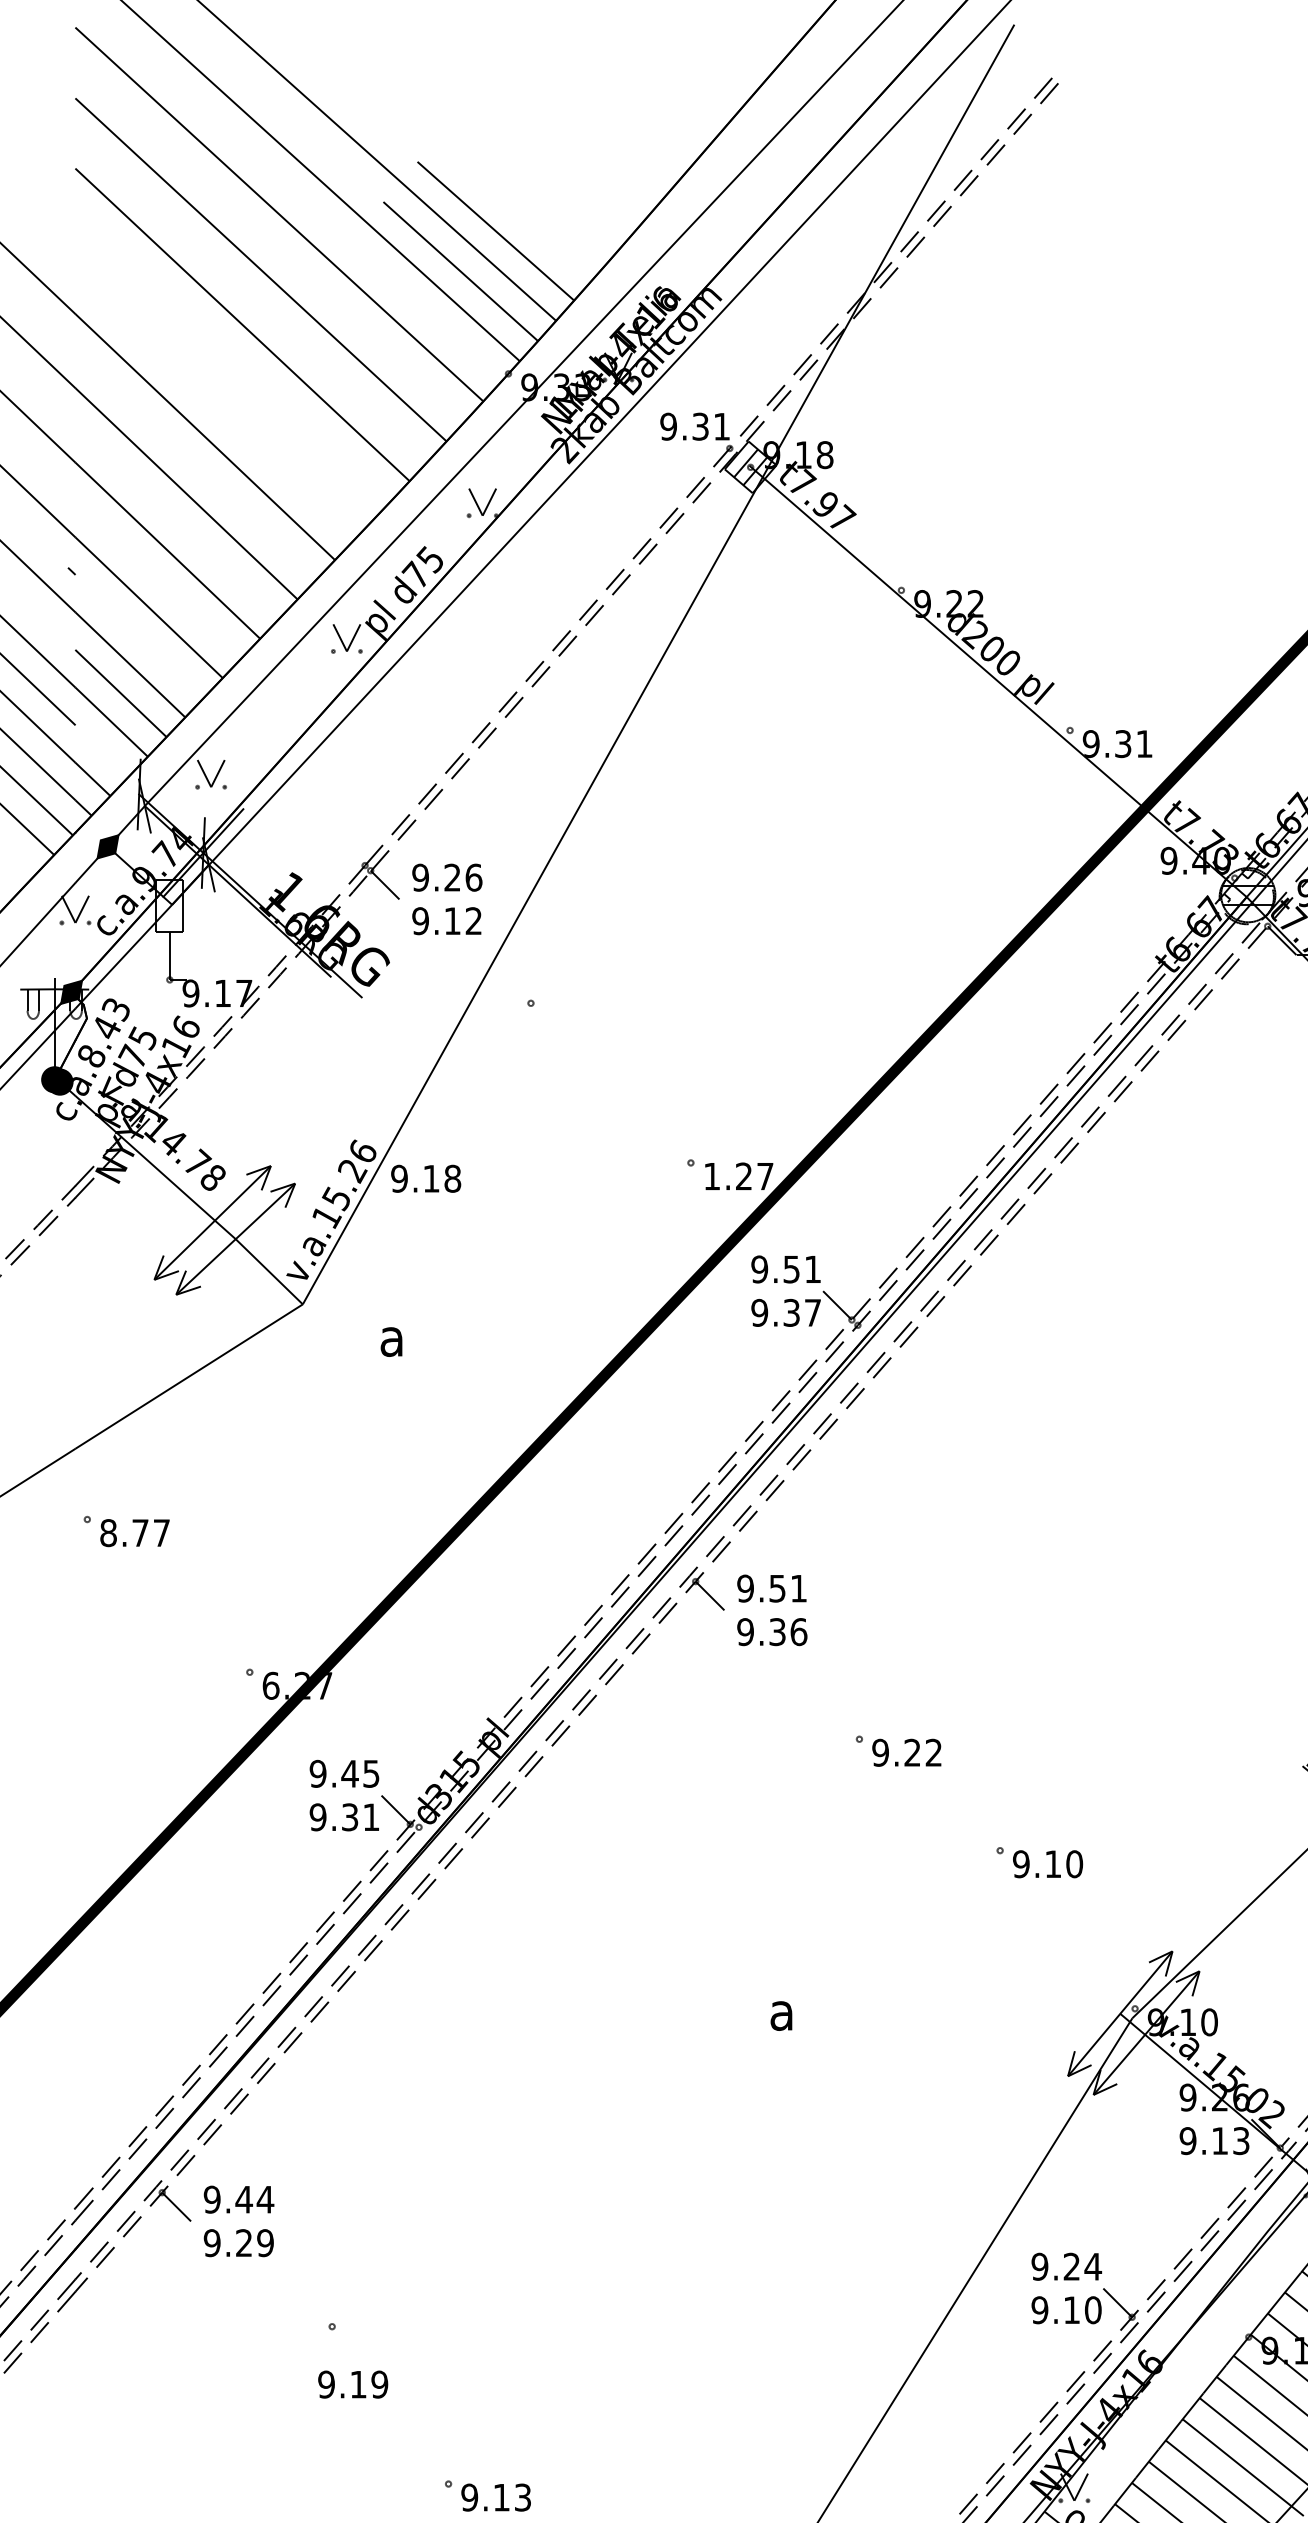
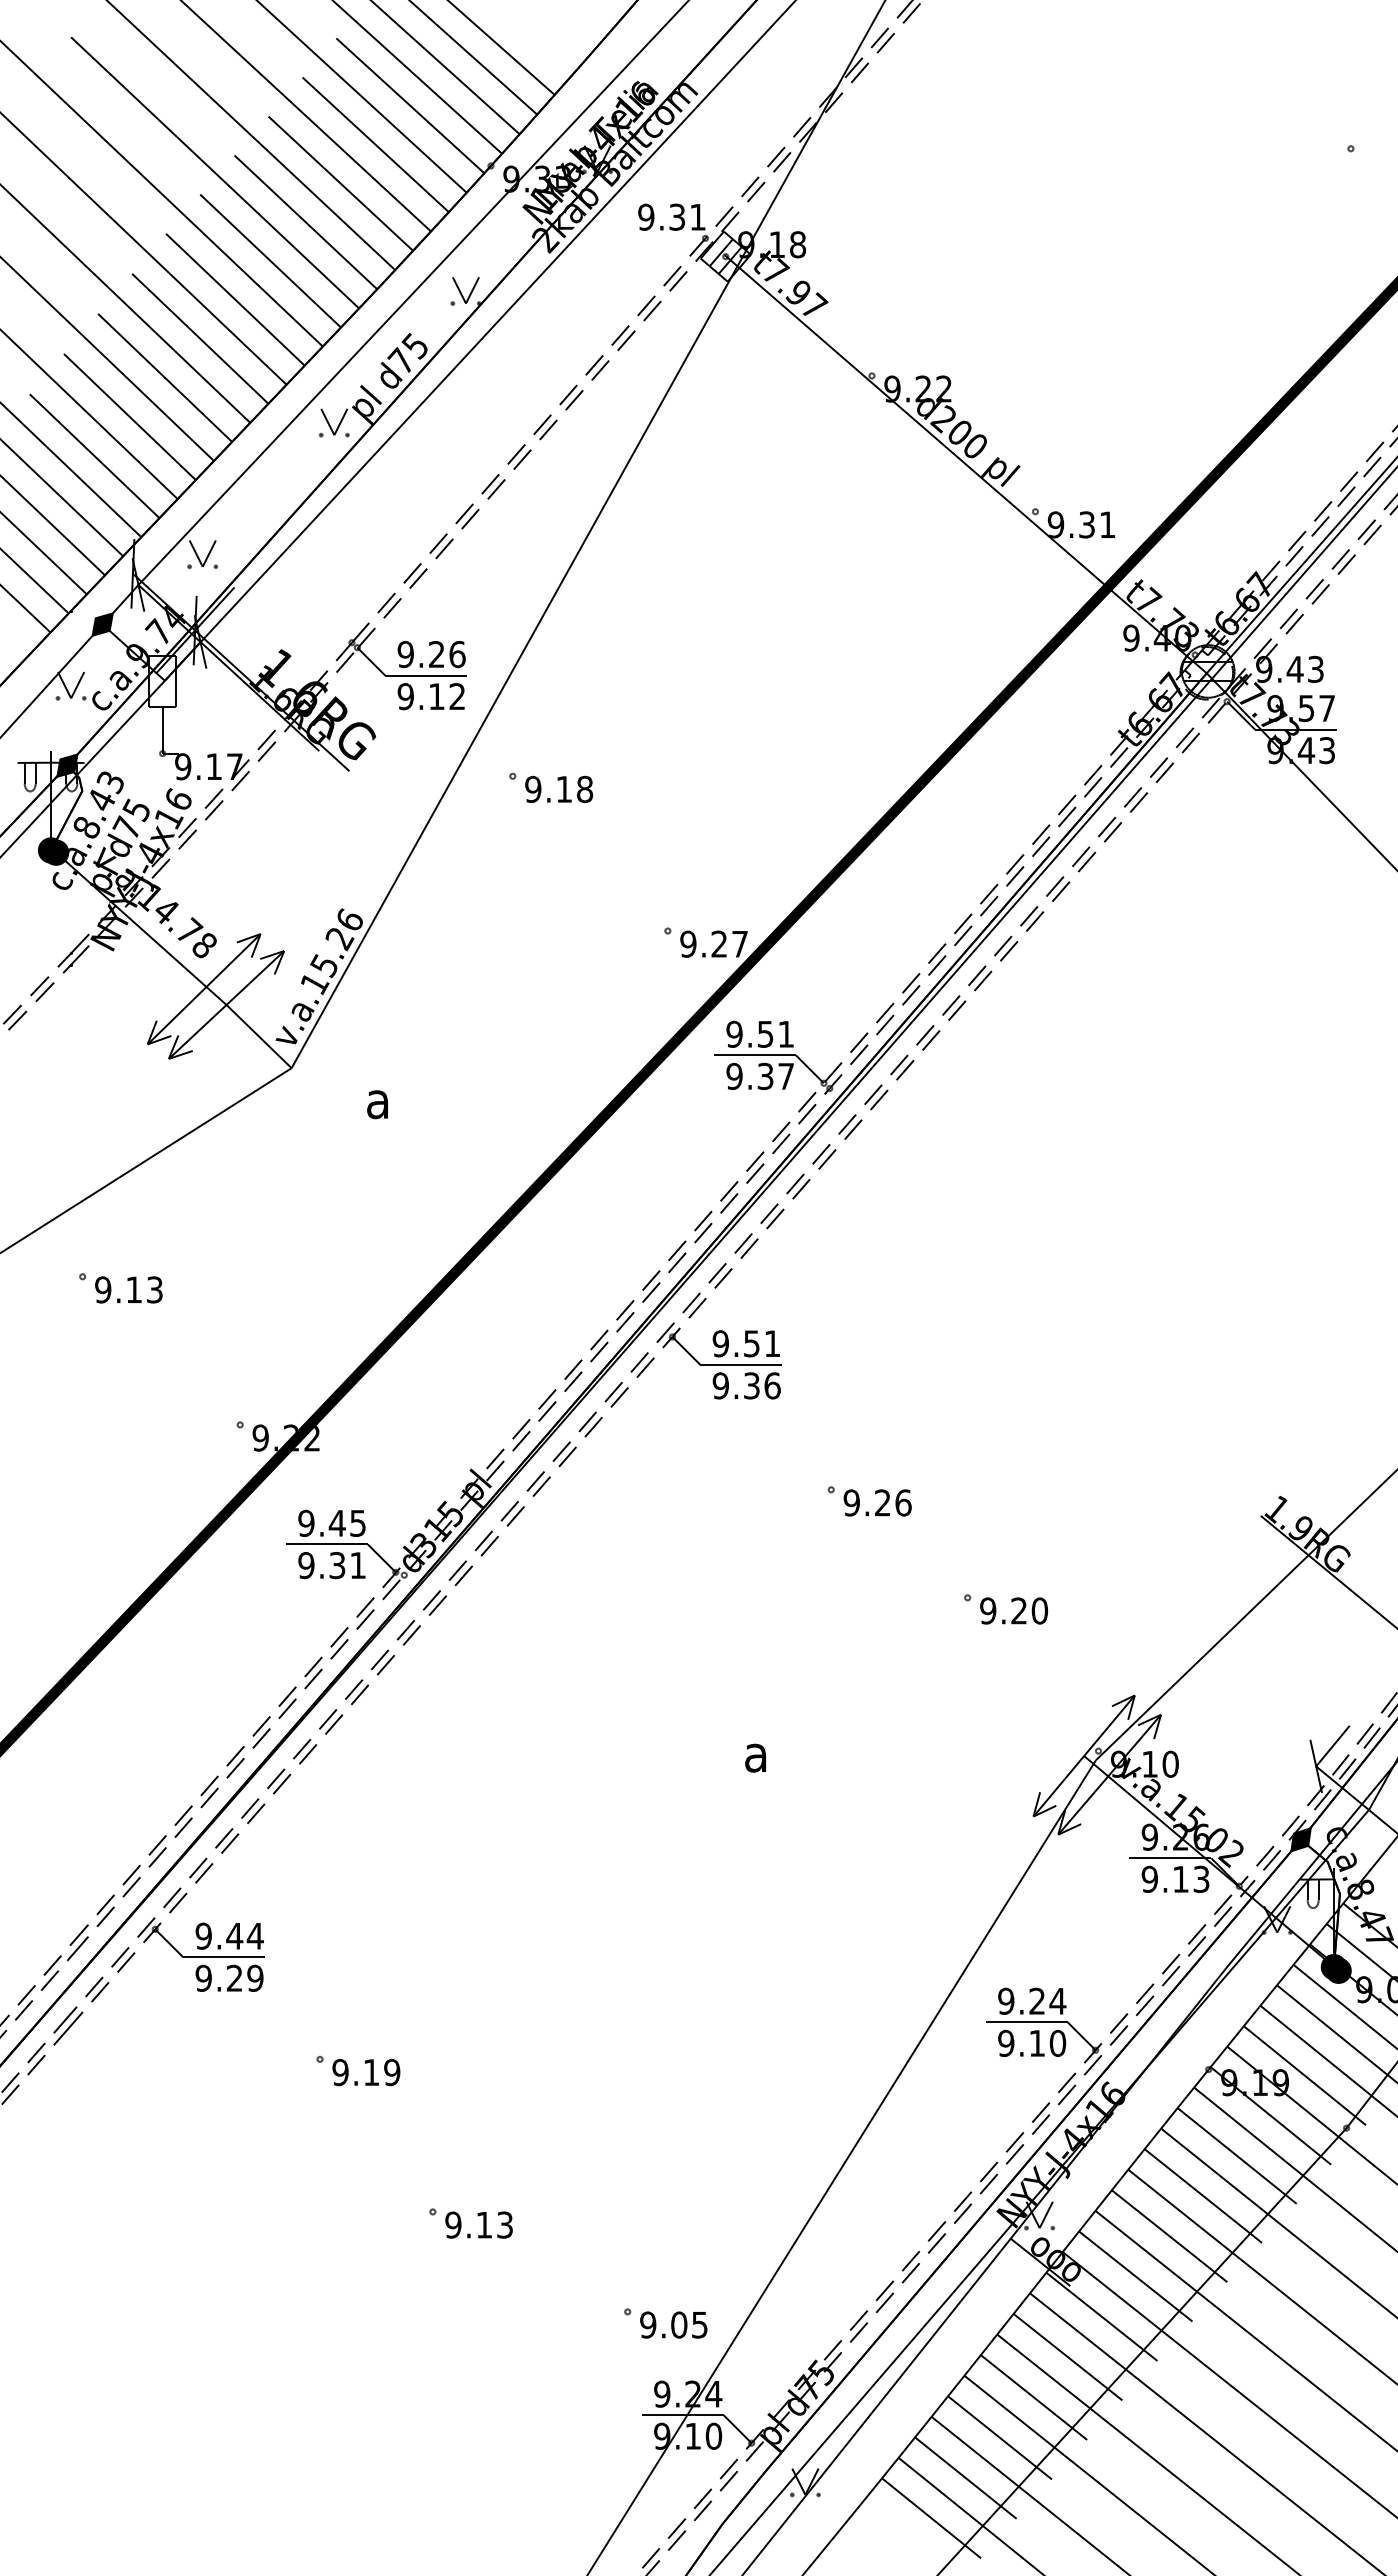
line: (425, 311) -> (410, 105), added
line: (389, 351) -> (375, 144), added
line: (224, 380) -> (215, 172), added
line: (353, 391) -> (340, 183), added
line: (317, 432) -> (305, 222), added
line: (281, 471) -> (270, 260), added
line: (244, 511) -> (235, 299), added
line: (208, 551) -> (200, 338), added
line: (172, 592) -> (165, 377), added
line: (54, 629) -> (50, 413), added
line: (139, 636) -> (133, 420), added
line: (102, 750) -> (97, 531), added
line: (441, 899) -> (426, 675), added
text: (712, 1175) -> (688, 943), 1.27 -> 9.27
text: (426, 1177) -> (559, 788), moved
line: (781, 1291) -> (755, 1055), added
text: (134, 1532) -> (128, 1289), 8.77 -> 9.13
line: (766, 1609) -> (741, 1364), added
text: (296, 1685) -> (285, 1437), 6.27 -> 9.22
text: (933, 1752) -> (903, 1502), 9.22 -> 9.26
line: (338, 1795) -> (326, 1544), added
text: (1052, 1863) -> (1018, 1610), 9.10 -> 9.20
line: (1209, 2119) -> (1170, 1858), added
line: (233, 2221) -> (224, 1957), added
line: (1060, 2288) -> (1026, 2022), added
text: (353, 2384) -> (366, 2072), moved

